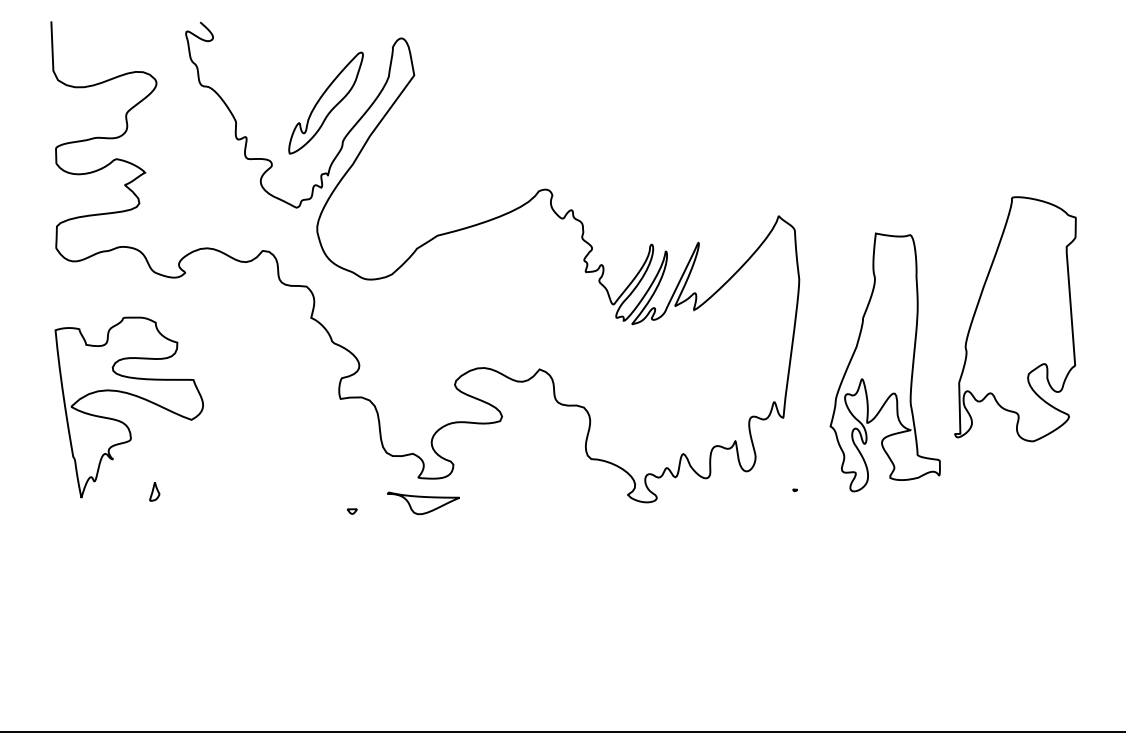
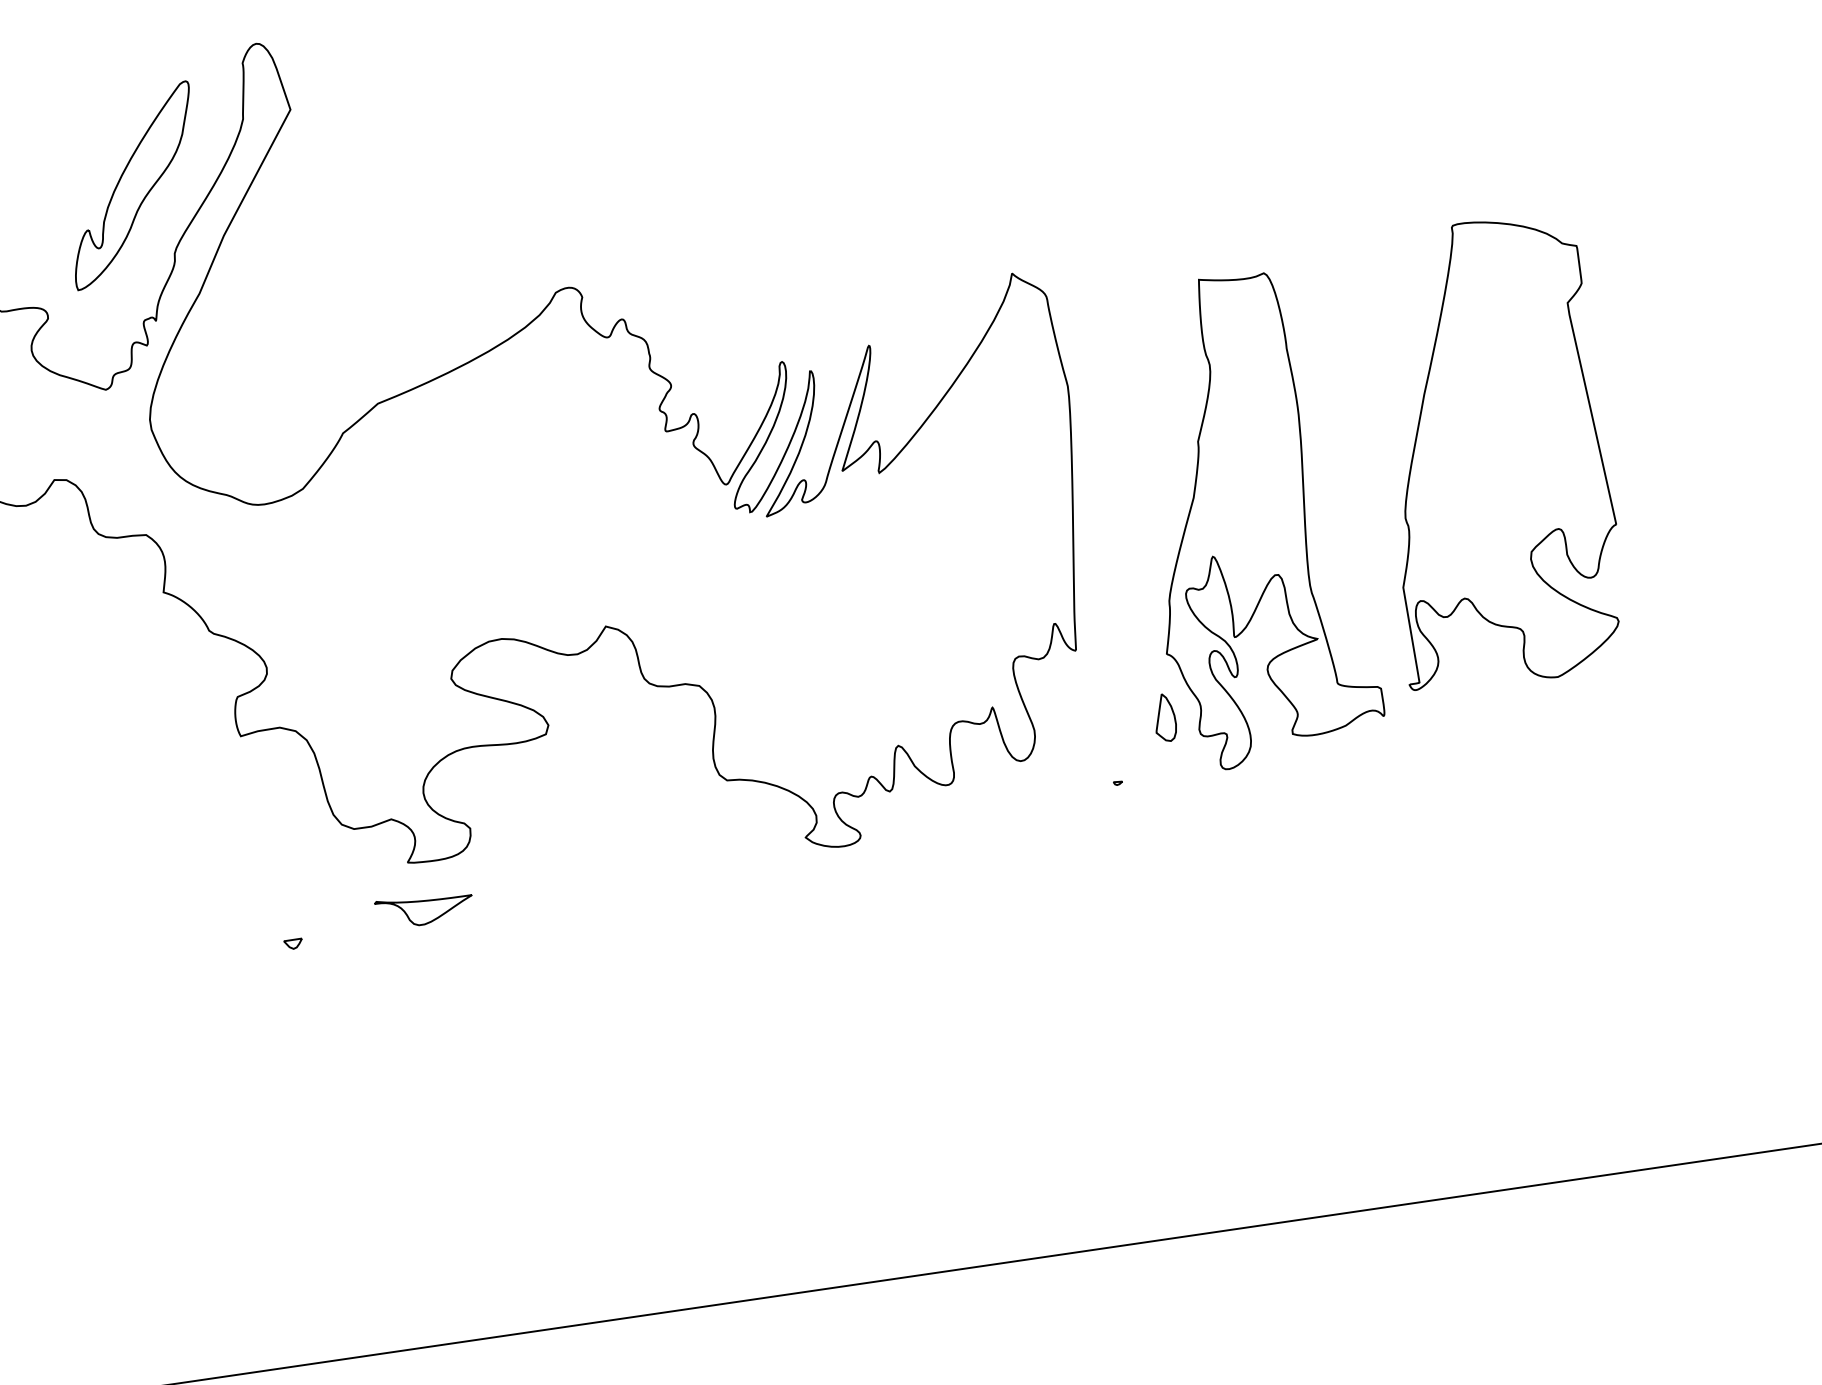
part: (1015, 319) -> (1491, 453), moved
part: (824, 459) -> (1164, 717), added
part: (423, 503) -> (424, 909), size x0.71

